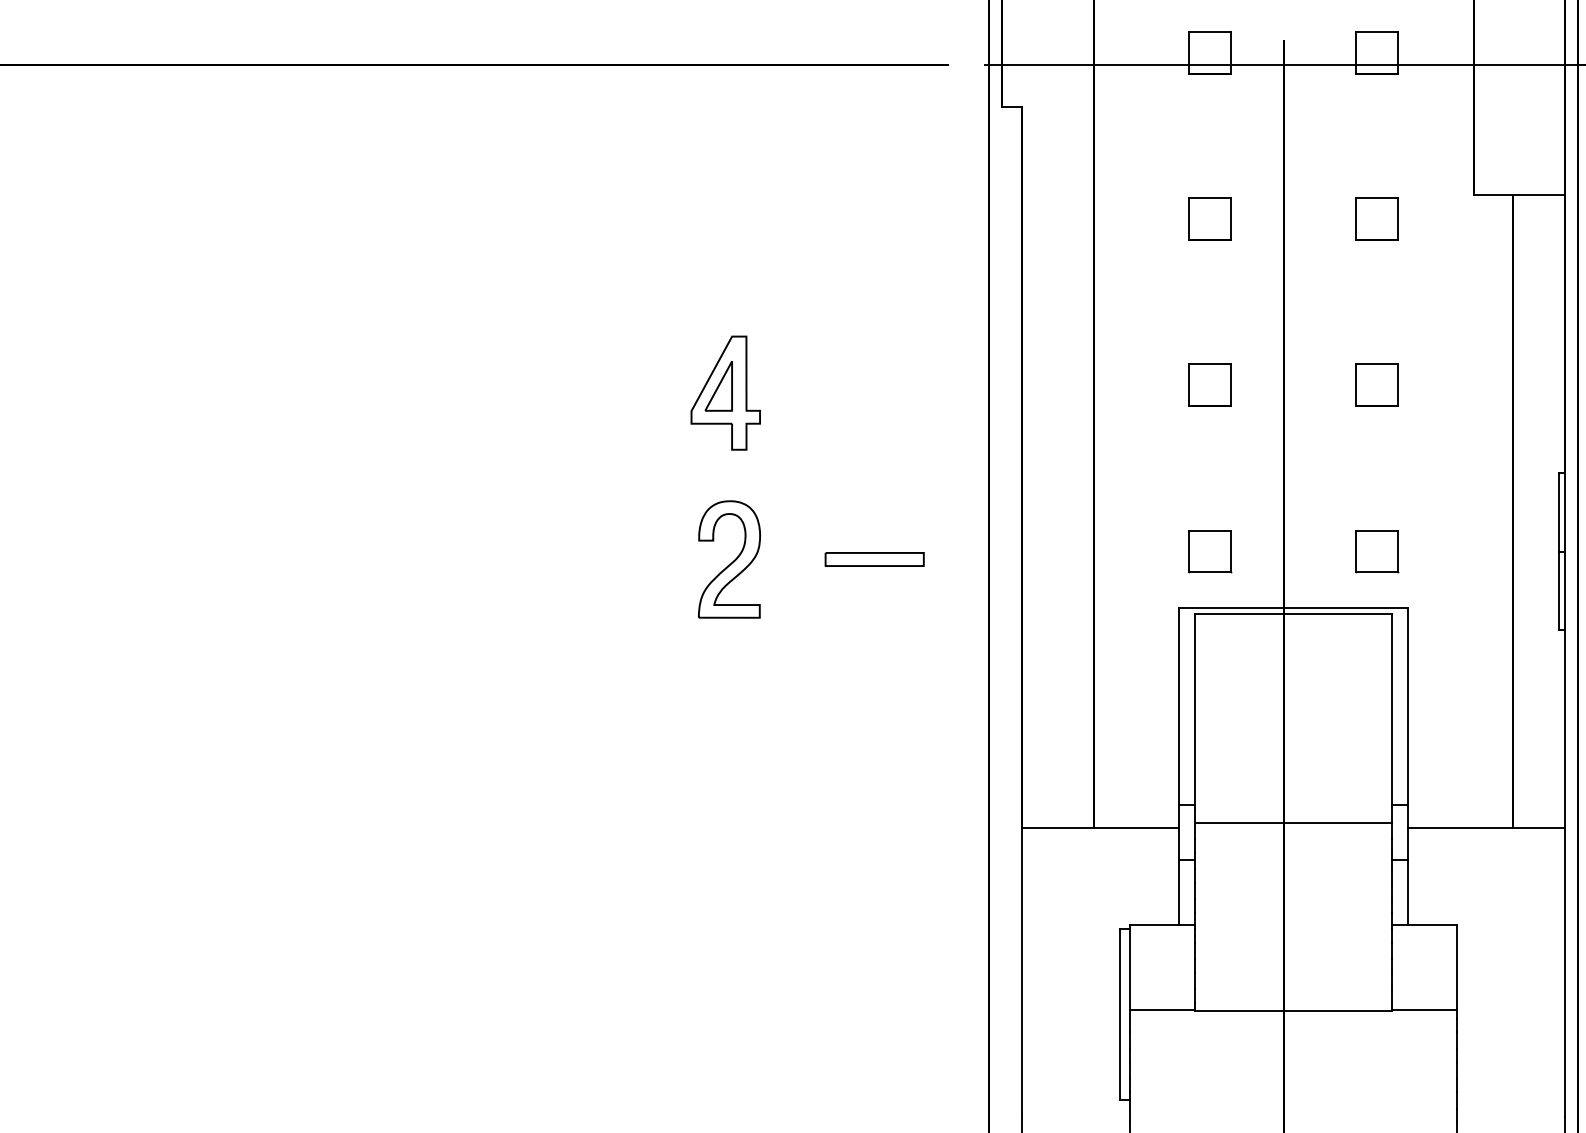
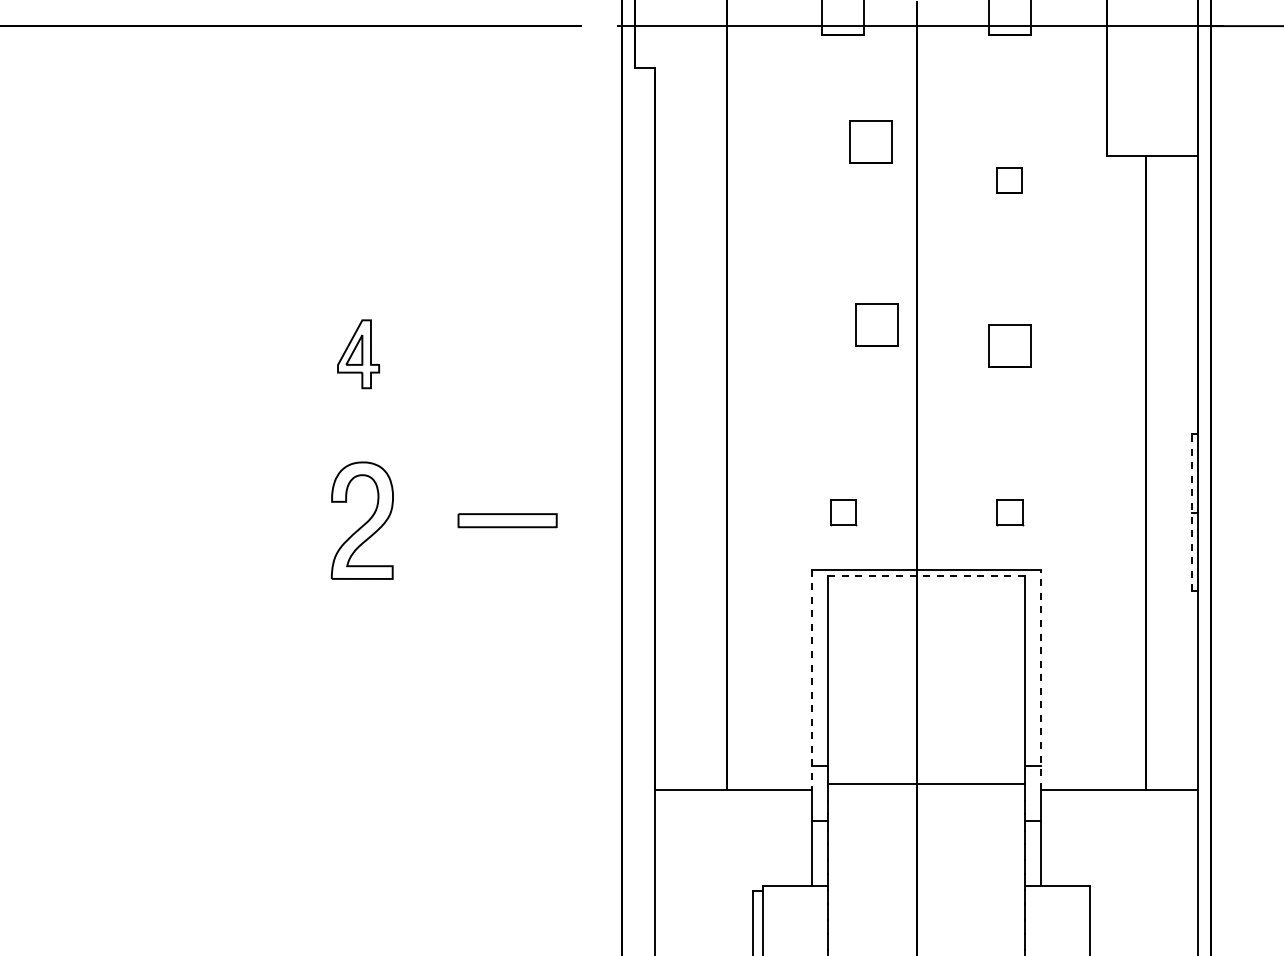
part: (1209, 218) -> (870, 141), moved
part: (1376, 218) -> (1009, 179), size x0.6
part: (1209, 384) -> (876, 324), moved
part: (725, 392) -> (358, 353), size x0.6
part: (1210, 551) -> (843, 512), size x0.6
part: (1377, 551) -> (1010, 512), size x0.6
line: (1558, 551) -> (1191, 512), solid -> dashed
line: (1294, 614) -> (927, 575), solid -> dashed
line: (1178, 718) -> (811, 679), solid -> dashed
line: (1408, 718) -> (1041, 679), solid -> dashed

